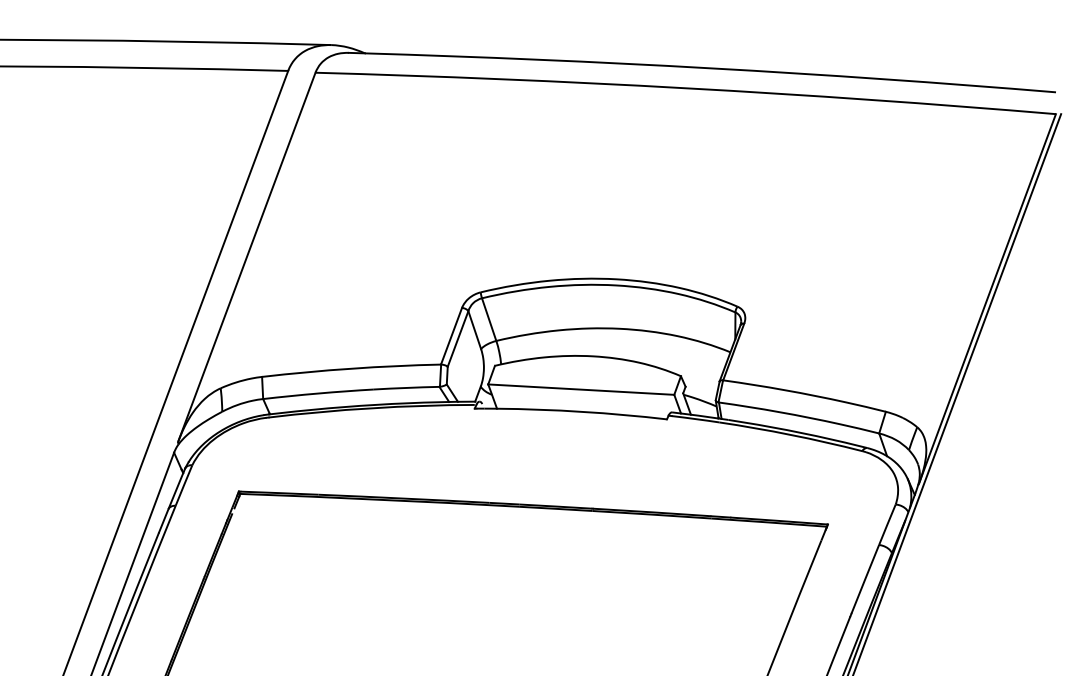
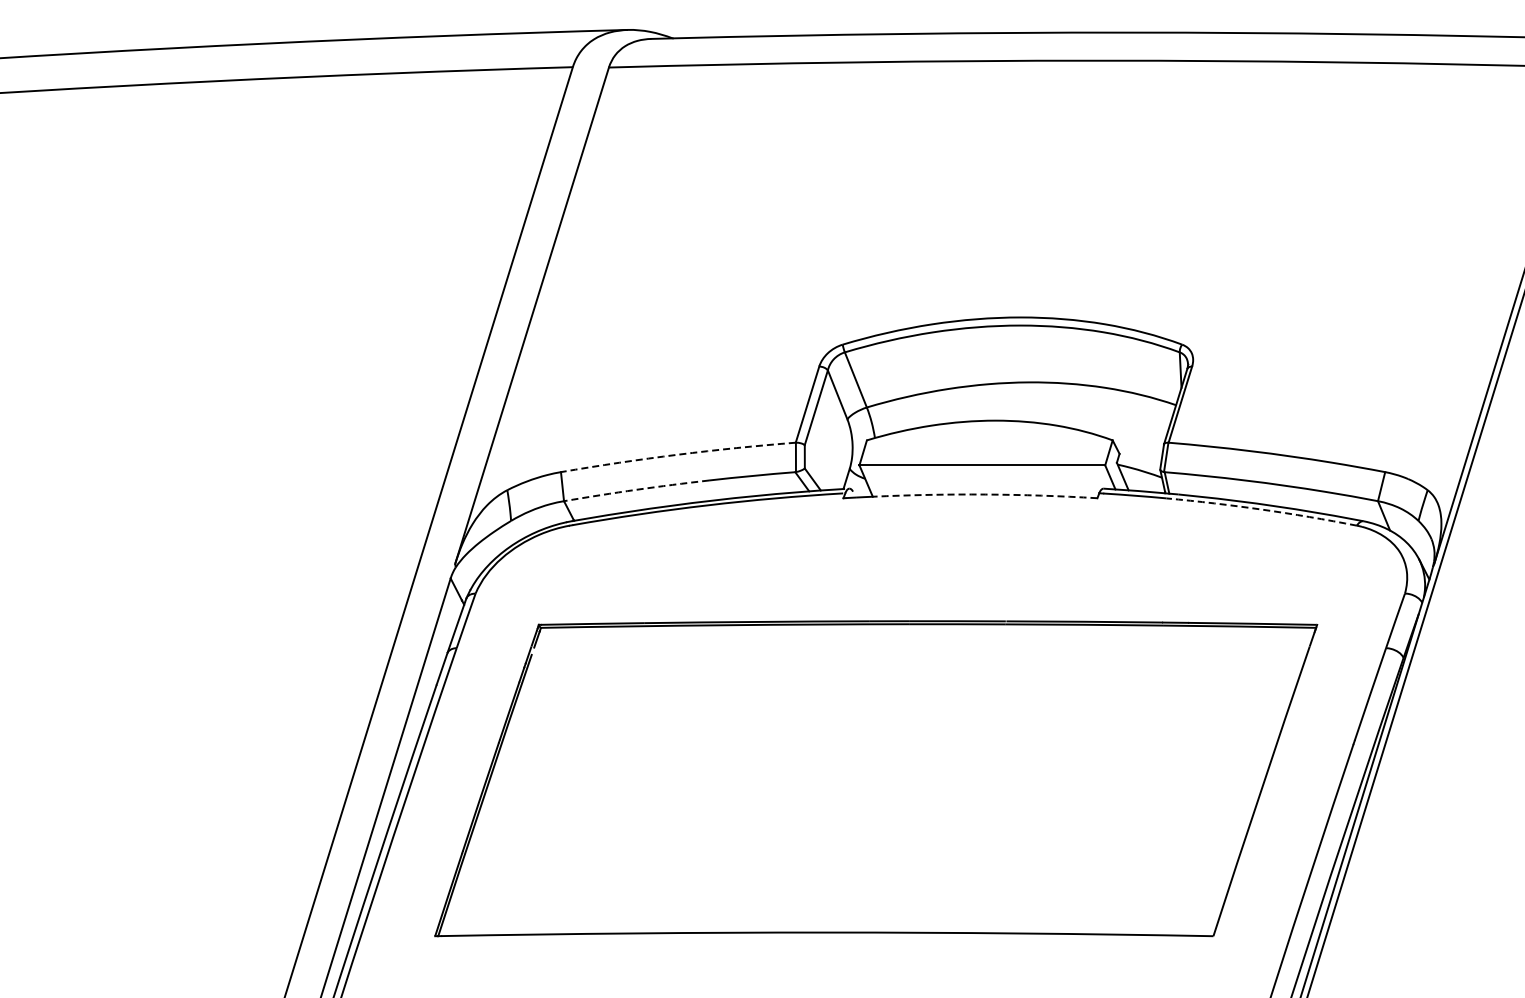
arc: (351, 368) -> (678, 454), solid -> dashed
arc: (318, 393) -> (636, 489), solid -> dashed
arc: (582, 411) -> (985, 494), solid -> dashed
arc: (791, 434) -> (1262, 509), solid -> dashed

